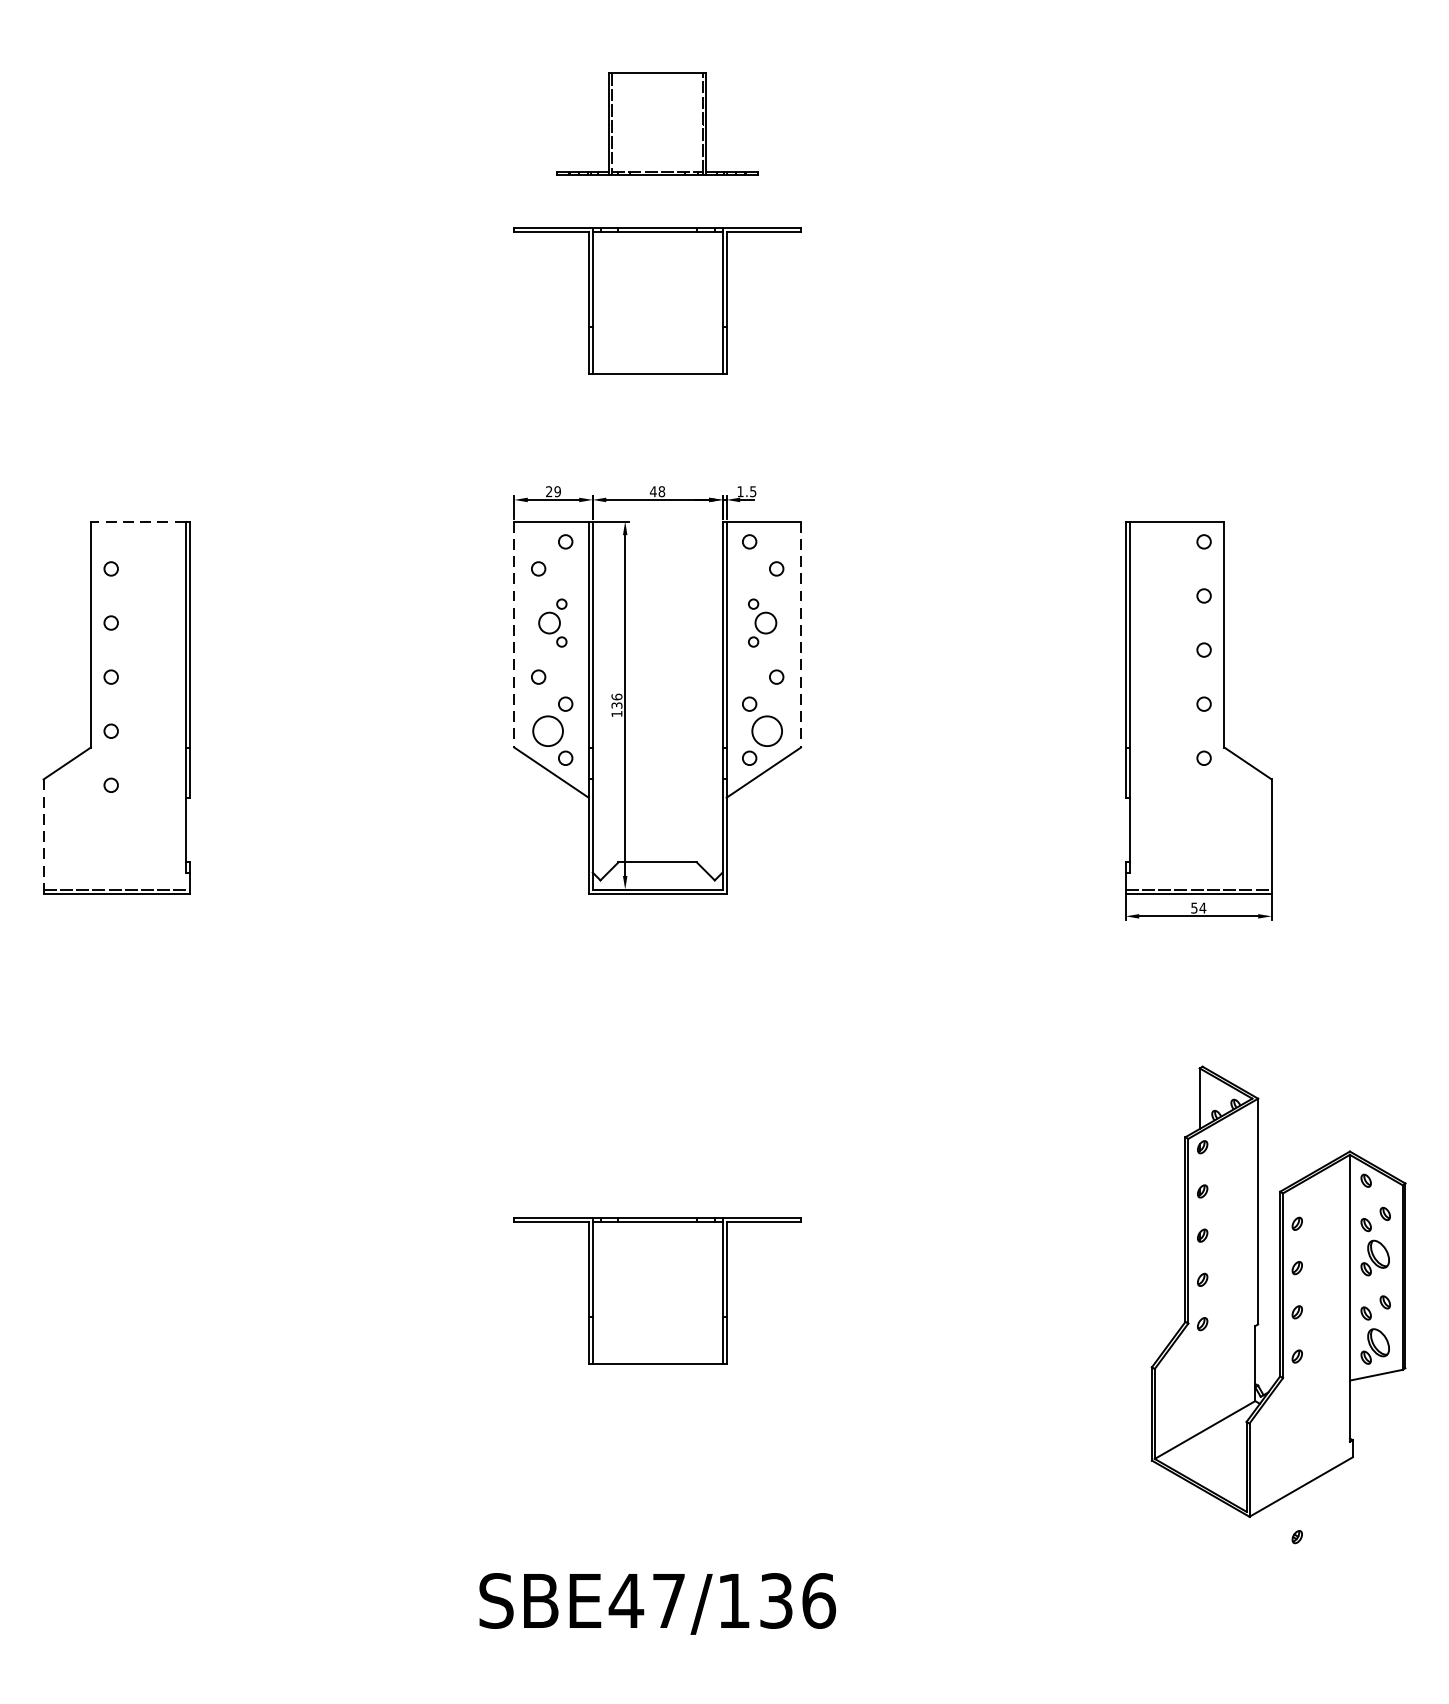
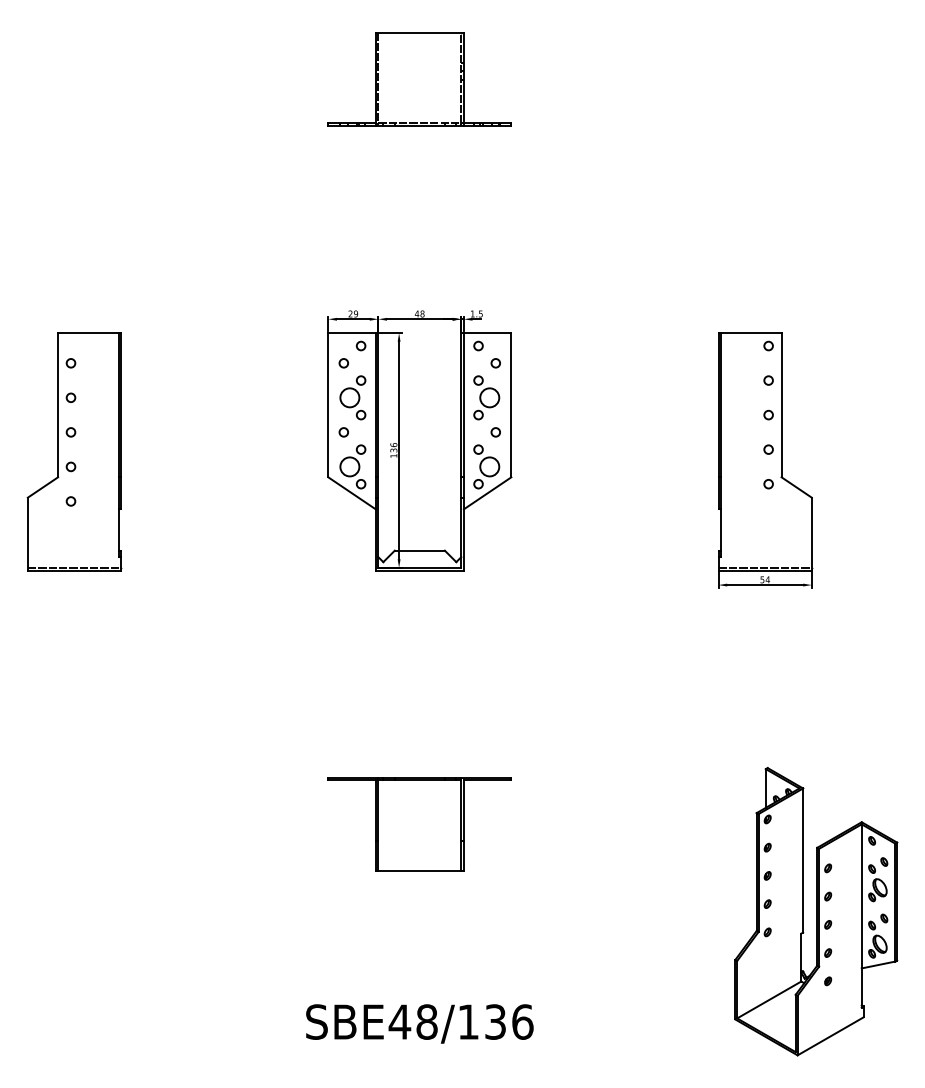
part: (657, 124) -> (419, 79), size x1.43
part: (657, 301) -> (419, 192), removed
line: (137, 522) -> (87, 333), dashed -> solid
part: (552, 622) -> (352, 397), size x1.43
part: (762, 622) -> (486, 397), size x1.43
line: (514, 635) -> (328, 405), dashed -> solid
line: (801, 635) -> (511, 405), dashed -> solid
line: (43, 837) -> (27, 534), dashed -> solid
part: (1279, 1291) -> (816, 911), moved
text: (668, 1600) -> (426, 1021), SBE47/136 -> SBE48/136

